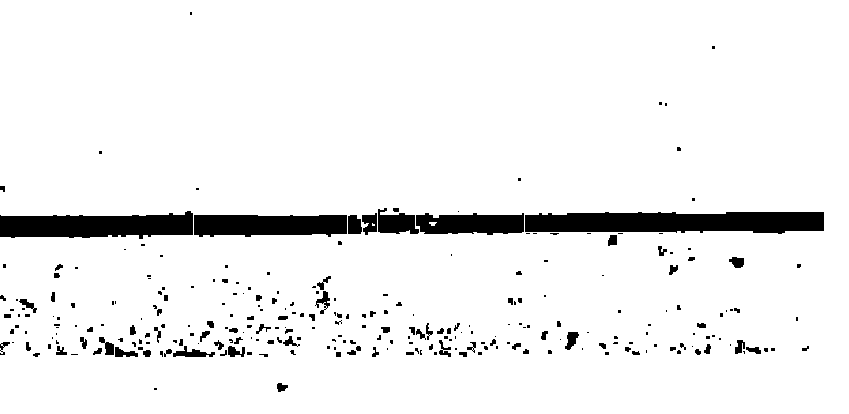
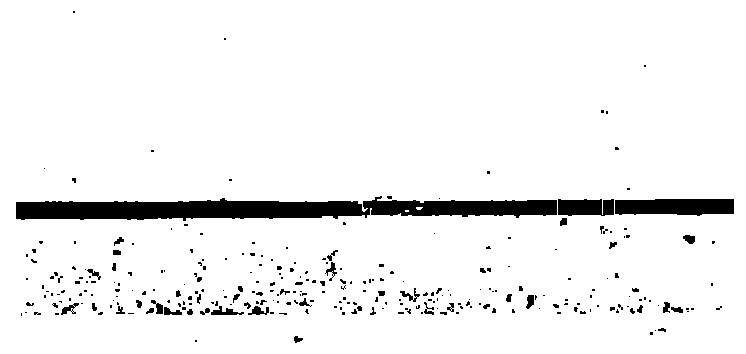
part: (735, 262) -> (688, 239), moved
part: (58, 270) -> (118, 245), size x1.6
part: (729, 312) -> (657, 331), moved

